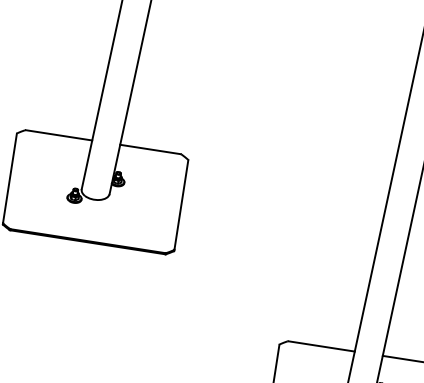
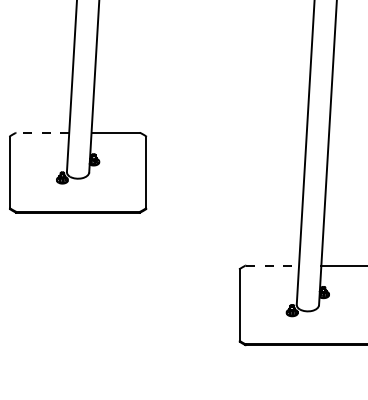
line: (58, 134) -> (42, 132), solid -> dashed
line: (322, 346) -> (273, 265), solid -> dashed

